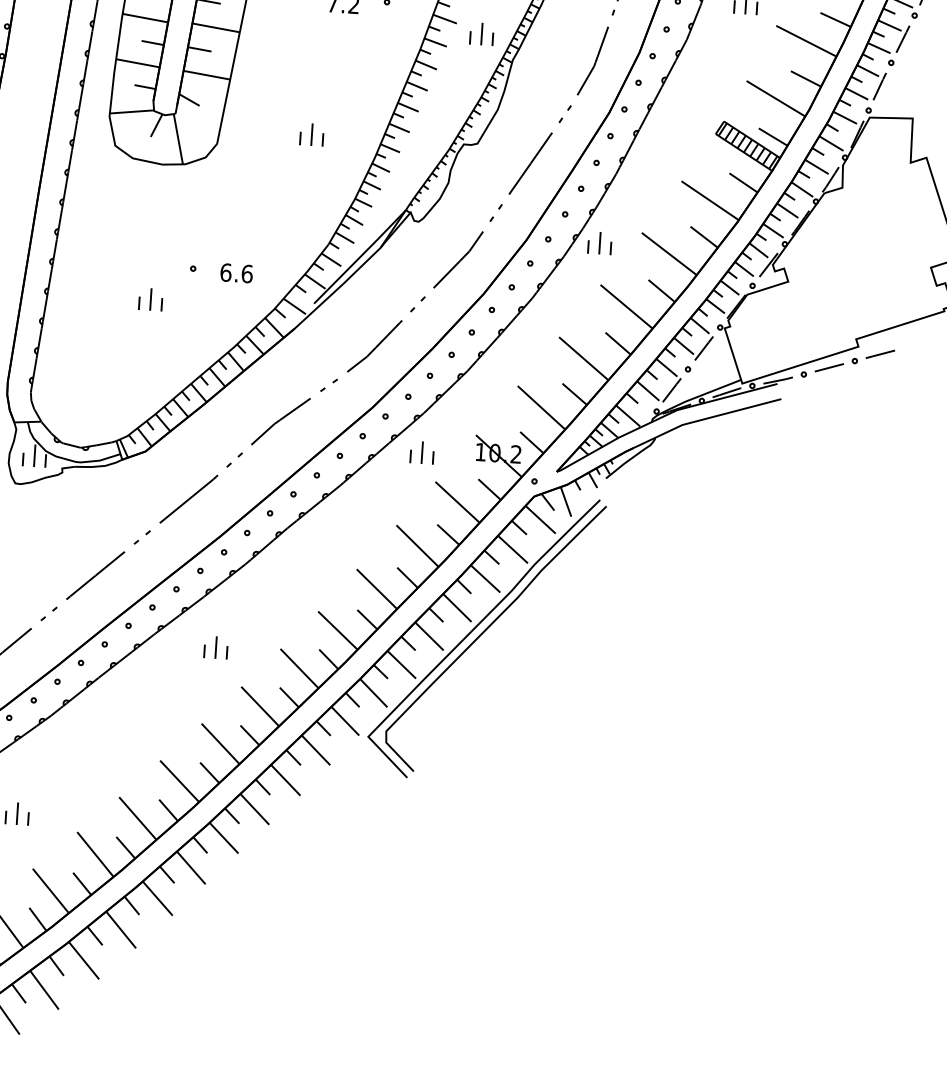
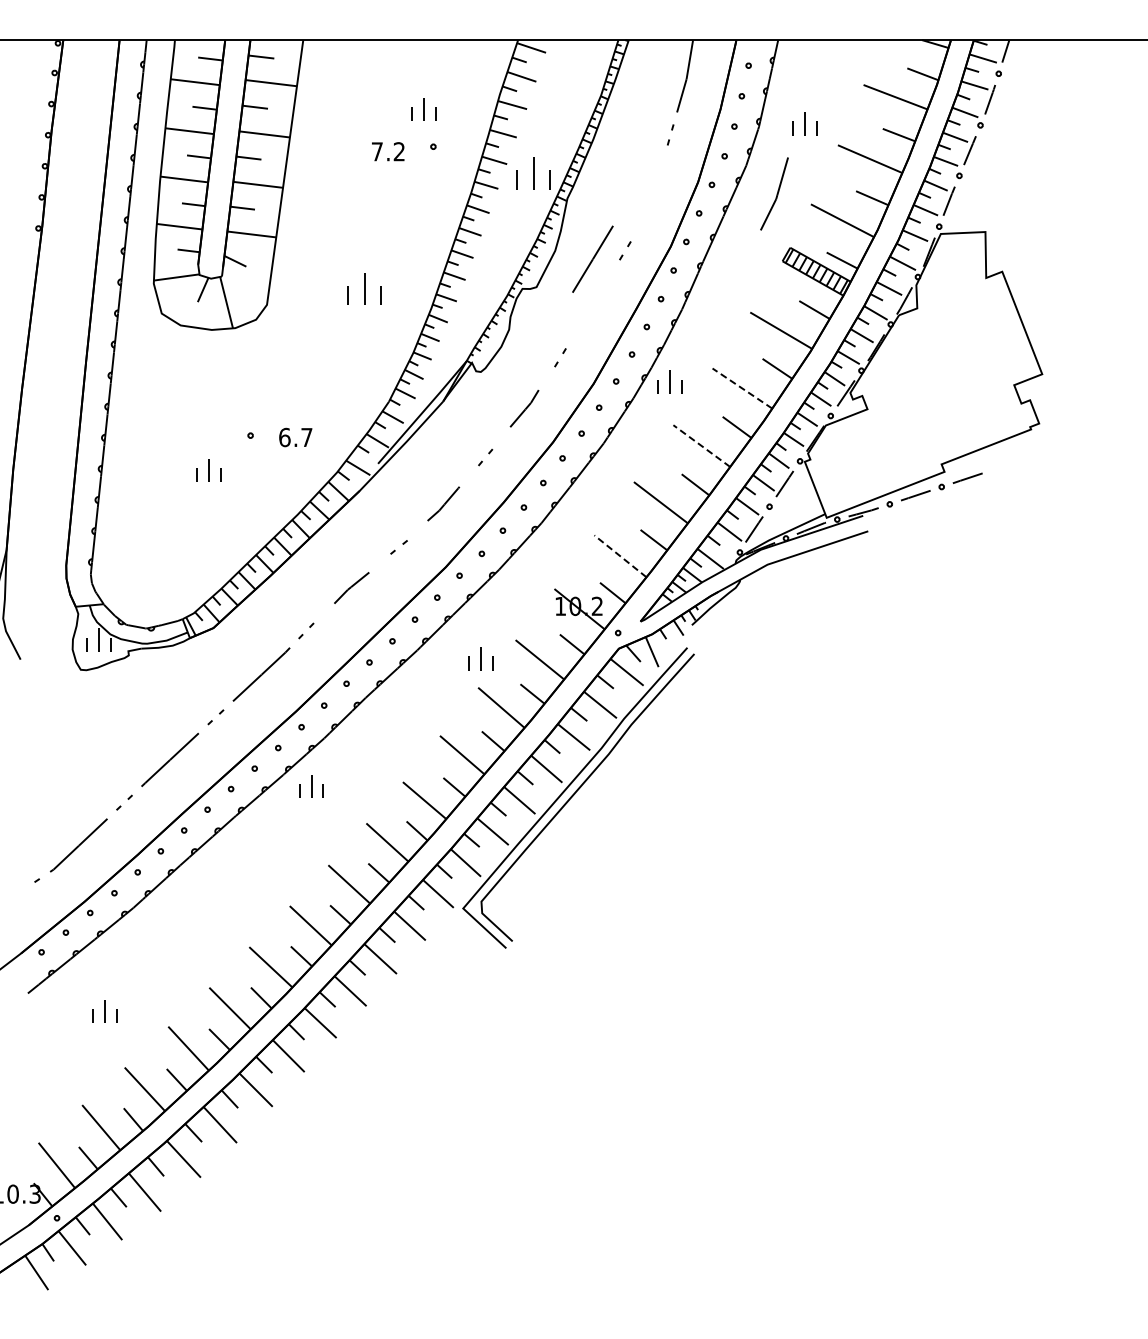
part: (481, 34) -> (533, 173), size x1.4
part: (592, 60) -> (774, 193), moved
part: (311, 134) -> (364, 288), size x1.4
line: (530, 162) -> (592, 258), moved
line: (669, 253) -> (742, 388), solid -> dashed
part: (458, 259) -> (524, 408), size x0.6
text: (246, 273) -> (306, 437), 6.6 -> 6.7
line: (626, 306) -> (701, 445), solid -> dashed
part: (374, 345) -> (443, 503), size x0.6
line: (541, 407) -> (620, 556), solid -> dashed
part: (280, 421) -> (351, 587), size x0.6
part: (421, 452) -> (480, 658), moved
part: (215, 647) -> (311, 786), moved

